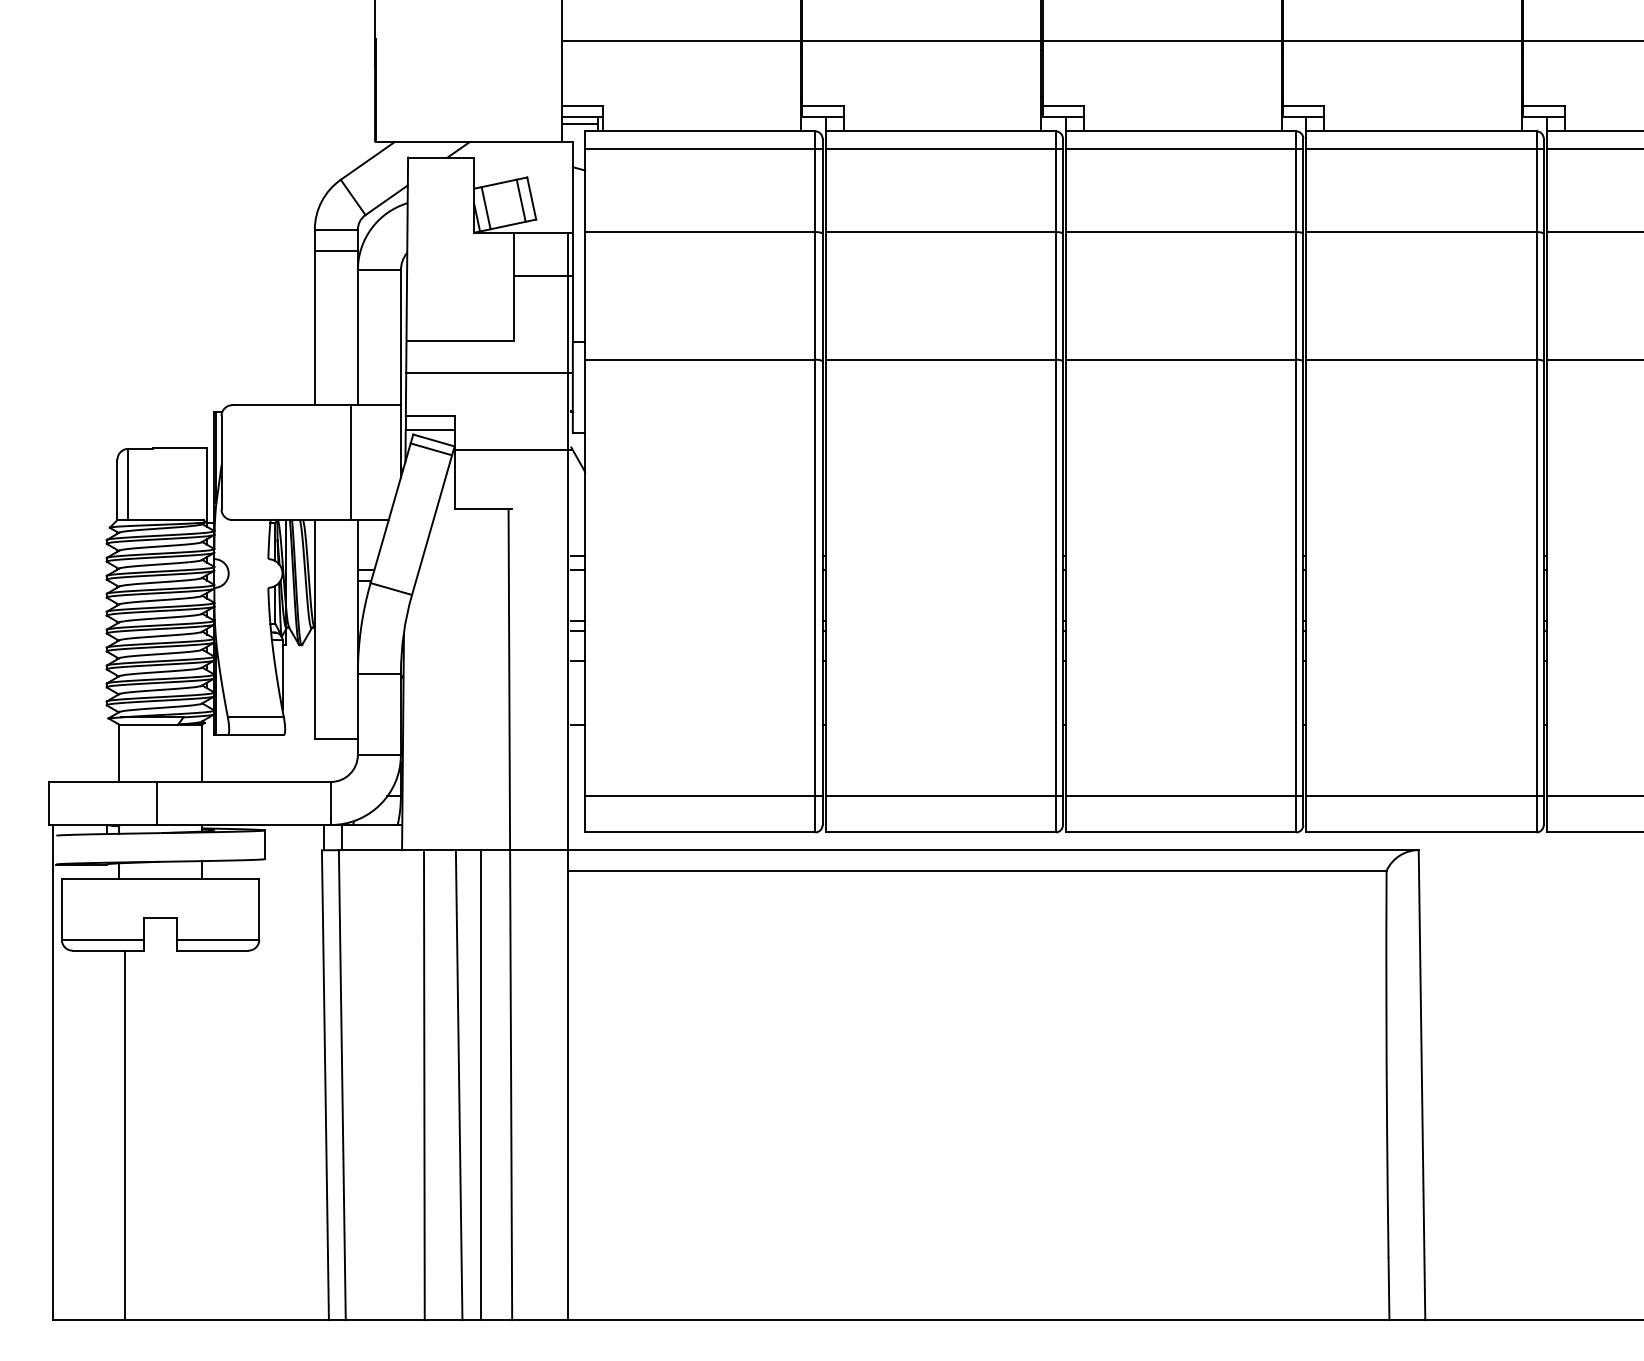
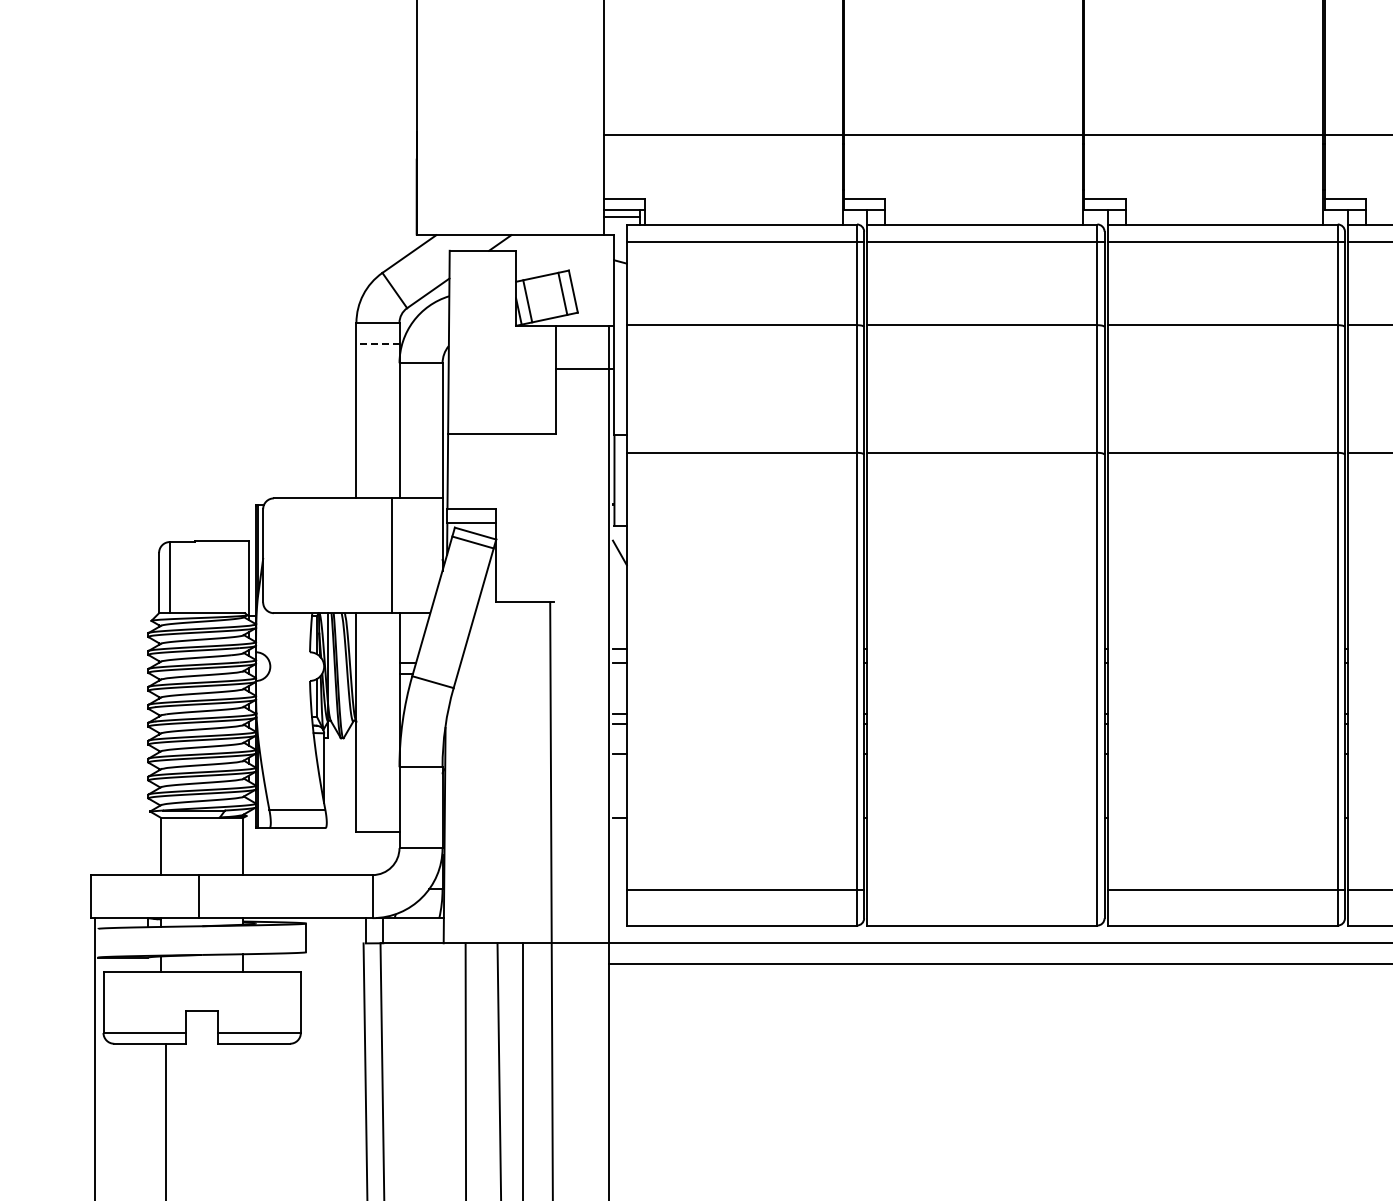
line: (336, 250) -> (378, 343), solid -> dashed
line: (488, 372) -> (530, 465), removed
line: (512, 450) -> (554, 543), removed
line: (943, 796) -> (985, 889), removed

